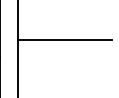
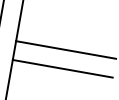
line: (64, 58) -> (62, 69), added

